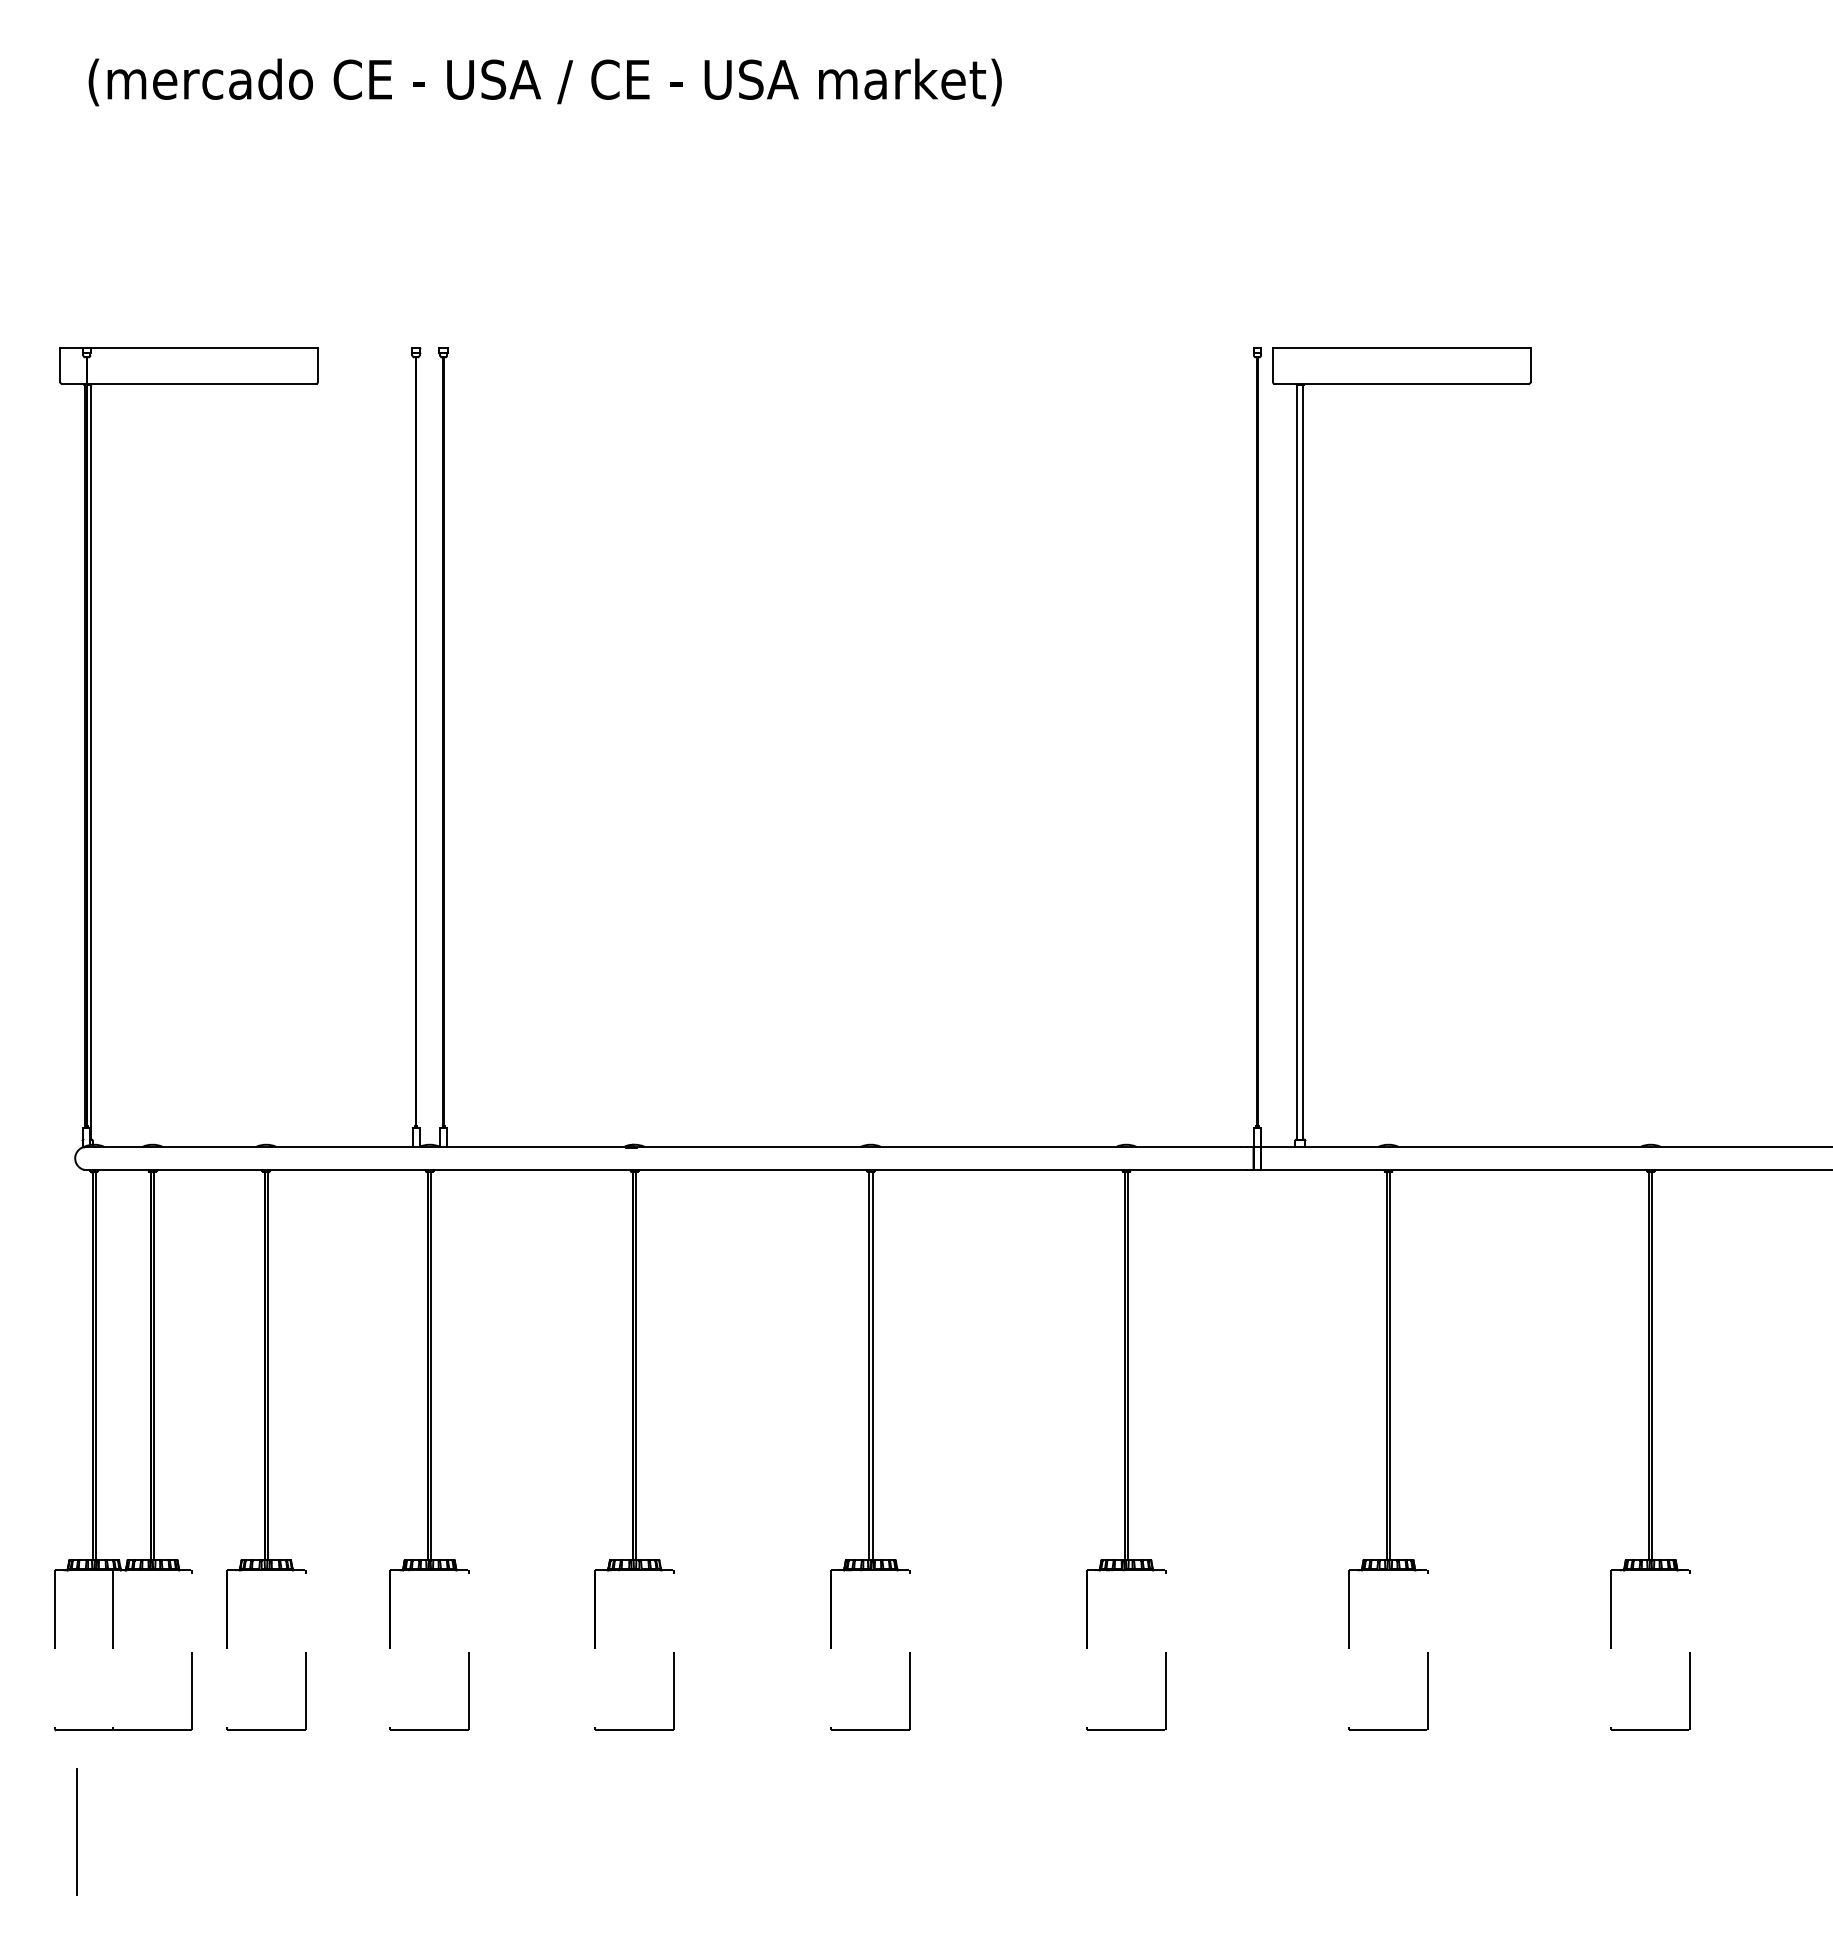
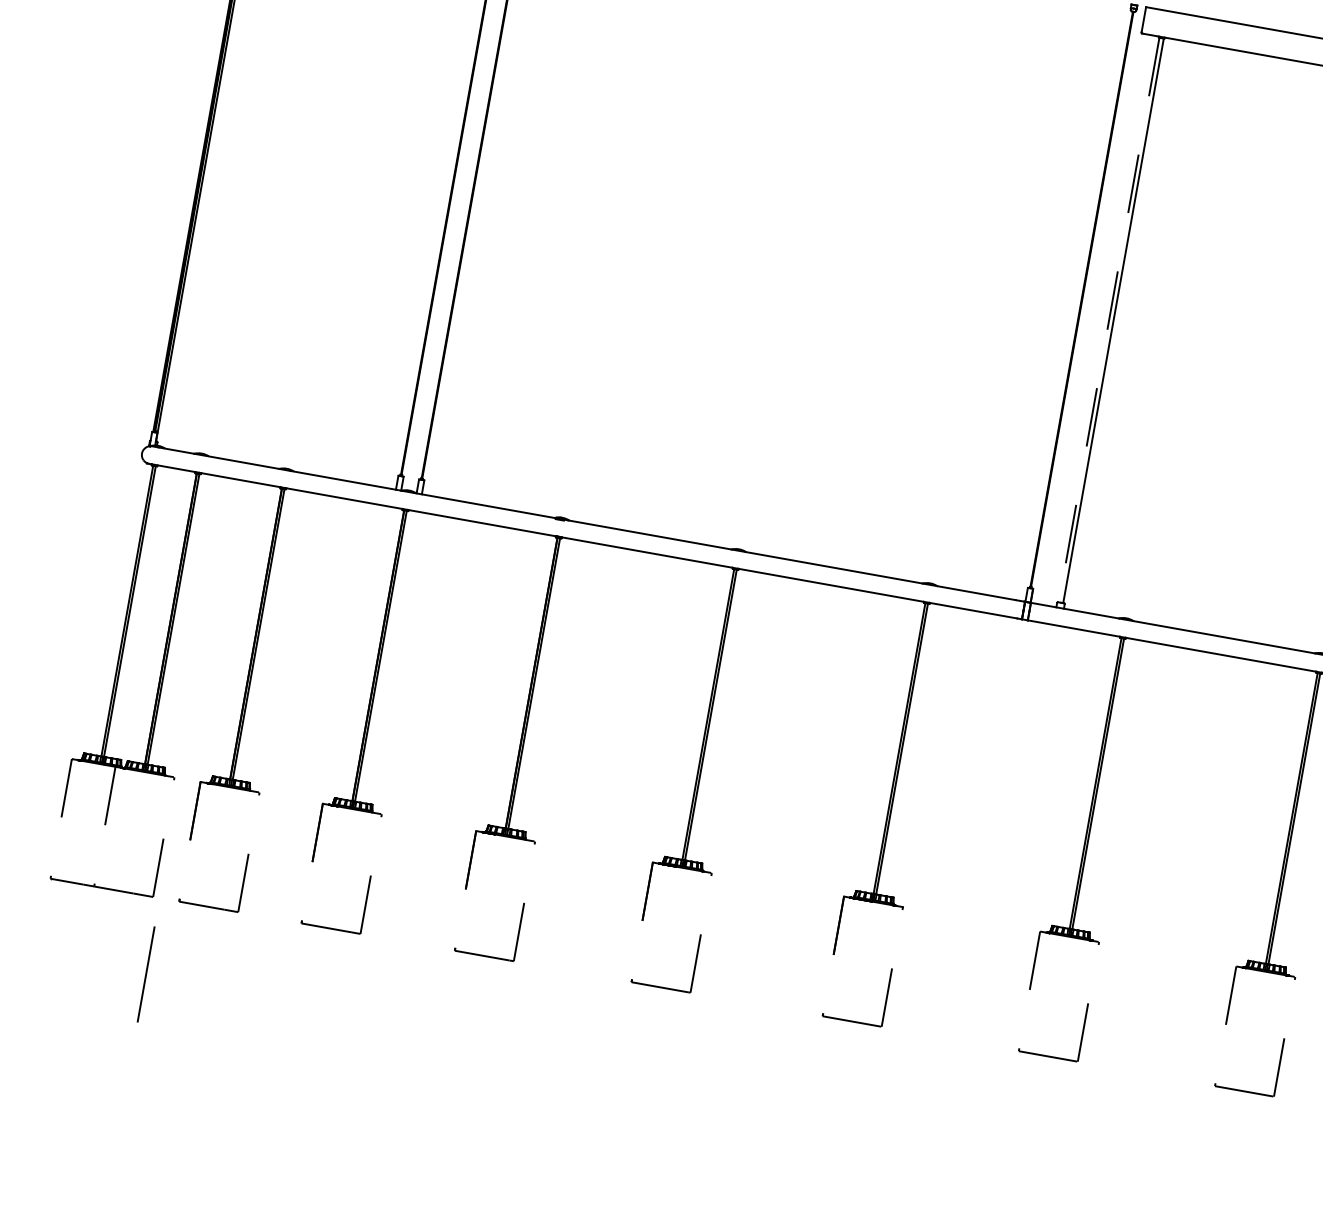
line: (1297, 762) -> (1109, 320), solid -> dashed
line: (76, 1831) -> (146, 973), moved

